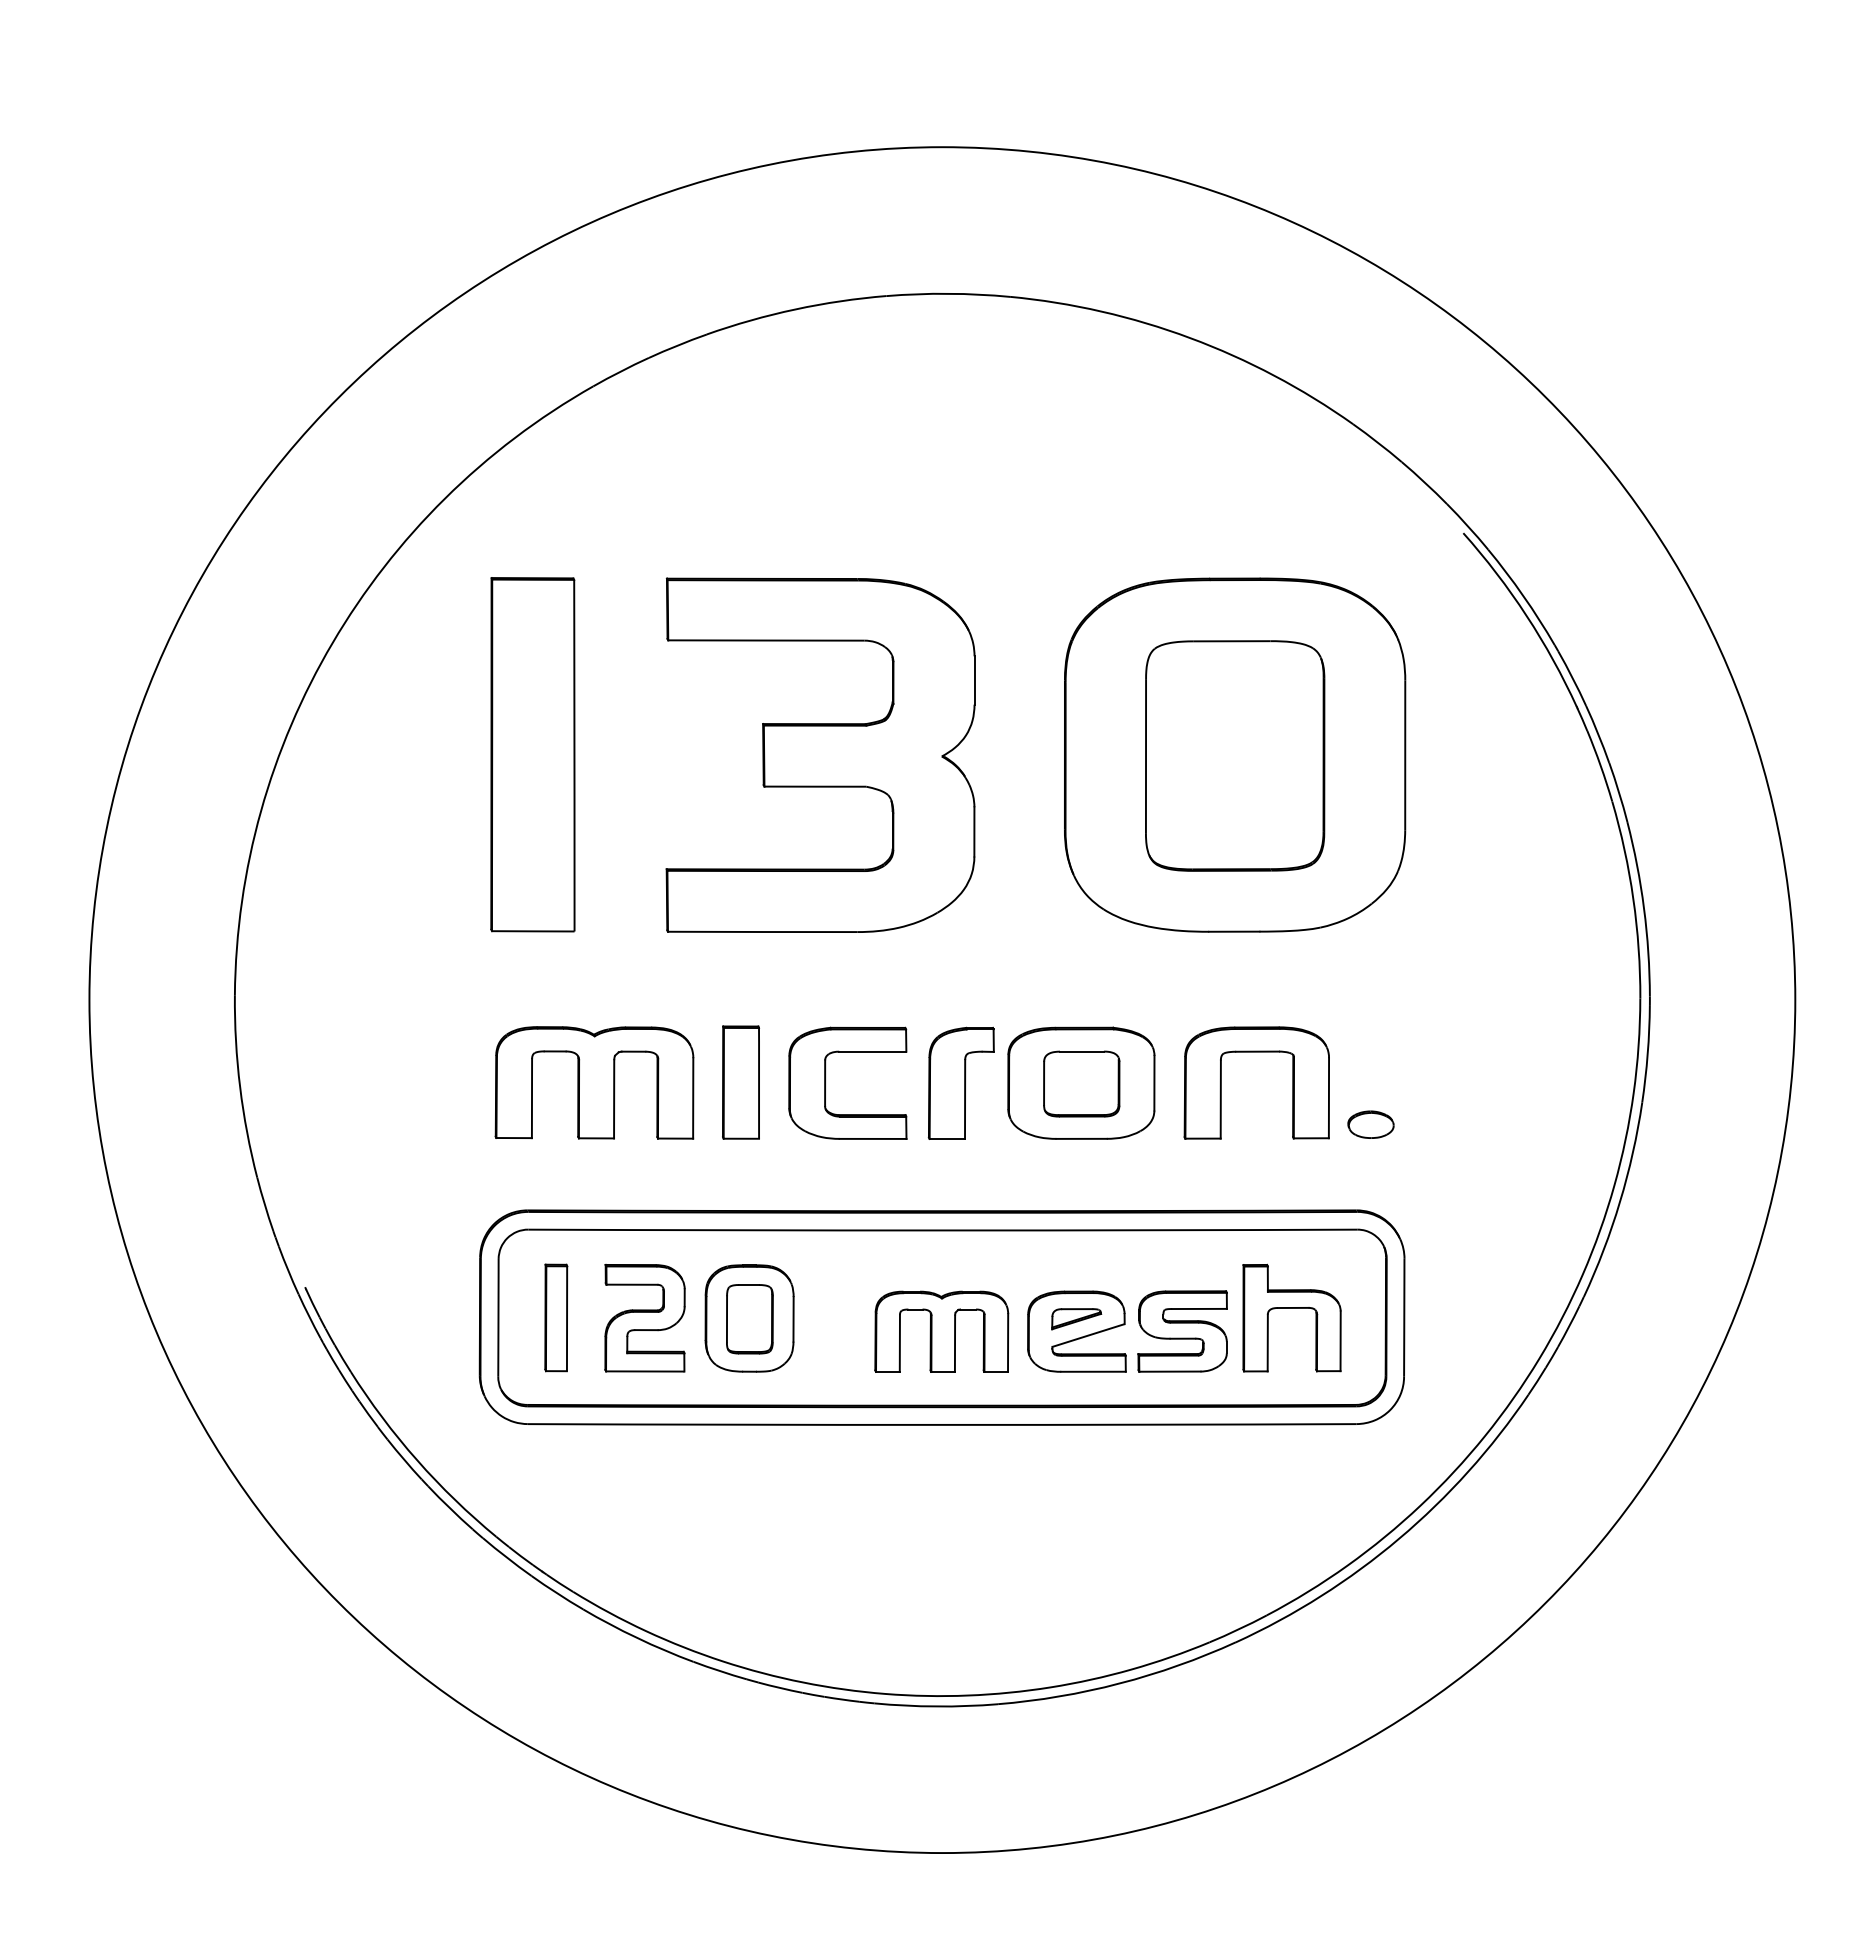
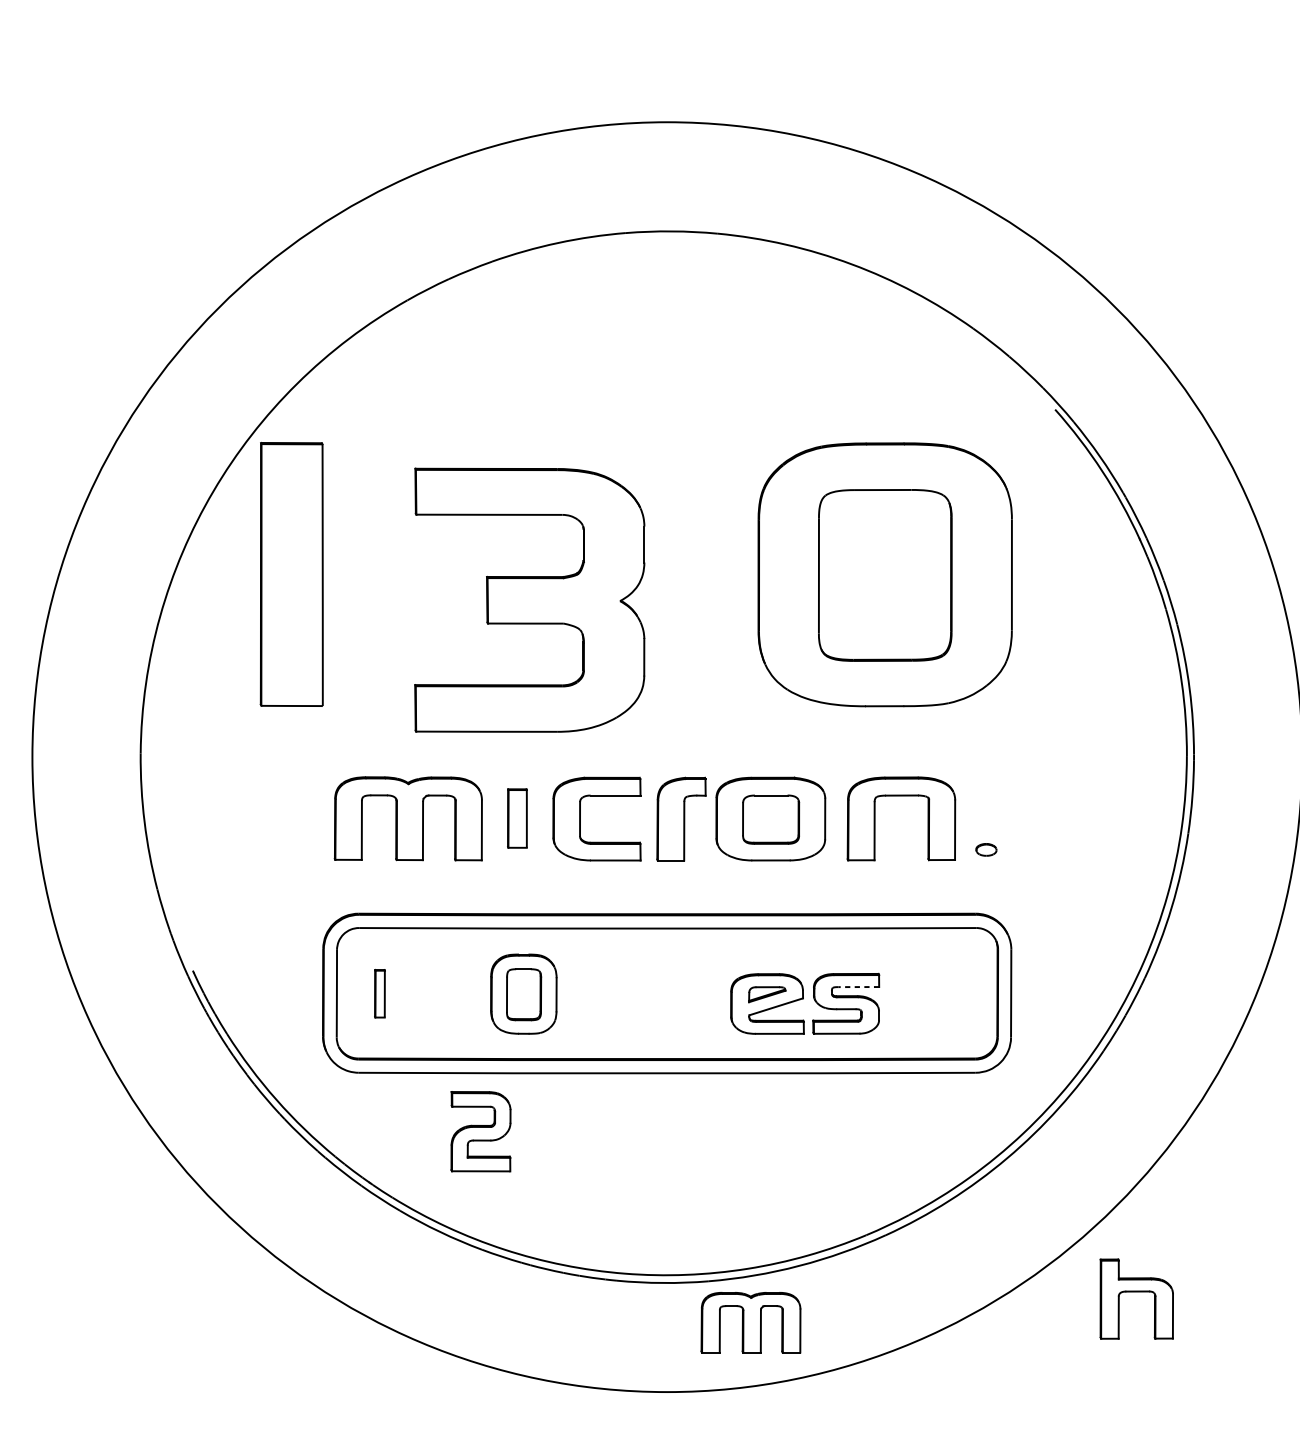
part: (532, 754) -> (291, 574), moved
part: (820, 754) -> (529, 599), moved
part: (740, 1082) -> (517, 818), size x0.7
part: (1370, 1124) -> (986, 849), size x0.6
line: (1199, 1308) -> (858, 986), solid -> dashed
part: (1291, 1308) -> (1136, 1291), moved
part: (556, 1317) -> (380, 993), size x0.6
part: (644, 1318) -> (480, 1131), moved
part: (941, 1331) -> (750, 1322), moved

